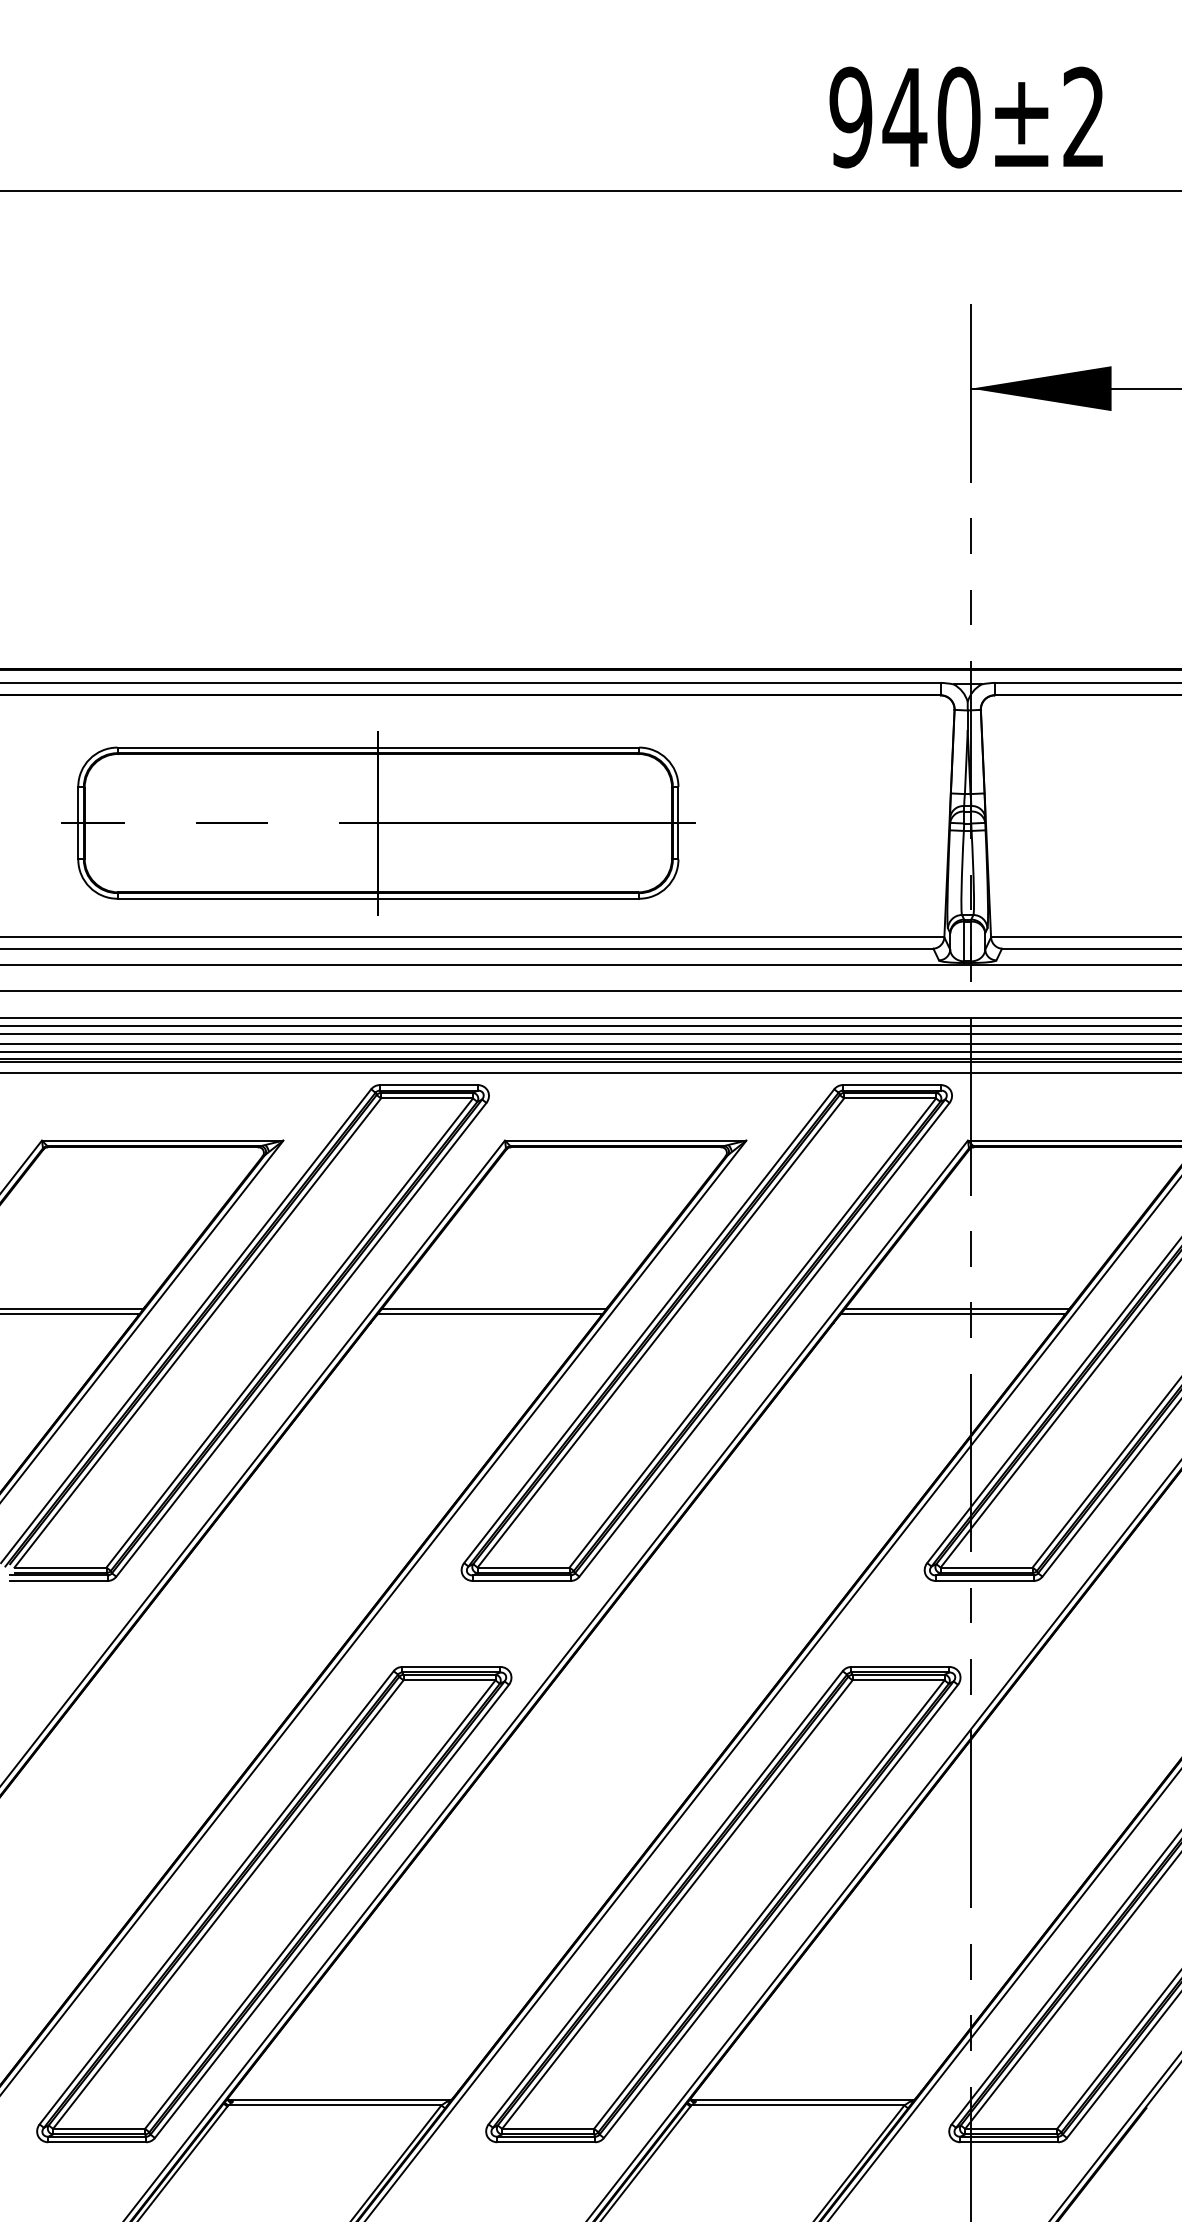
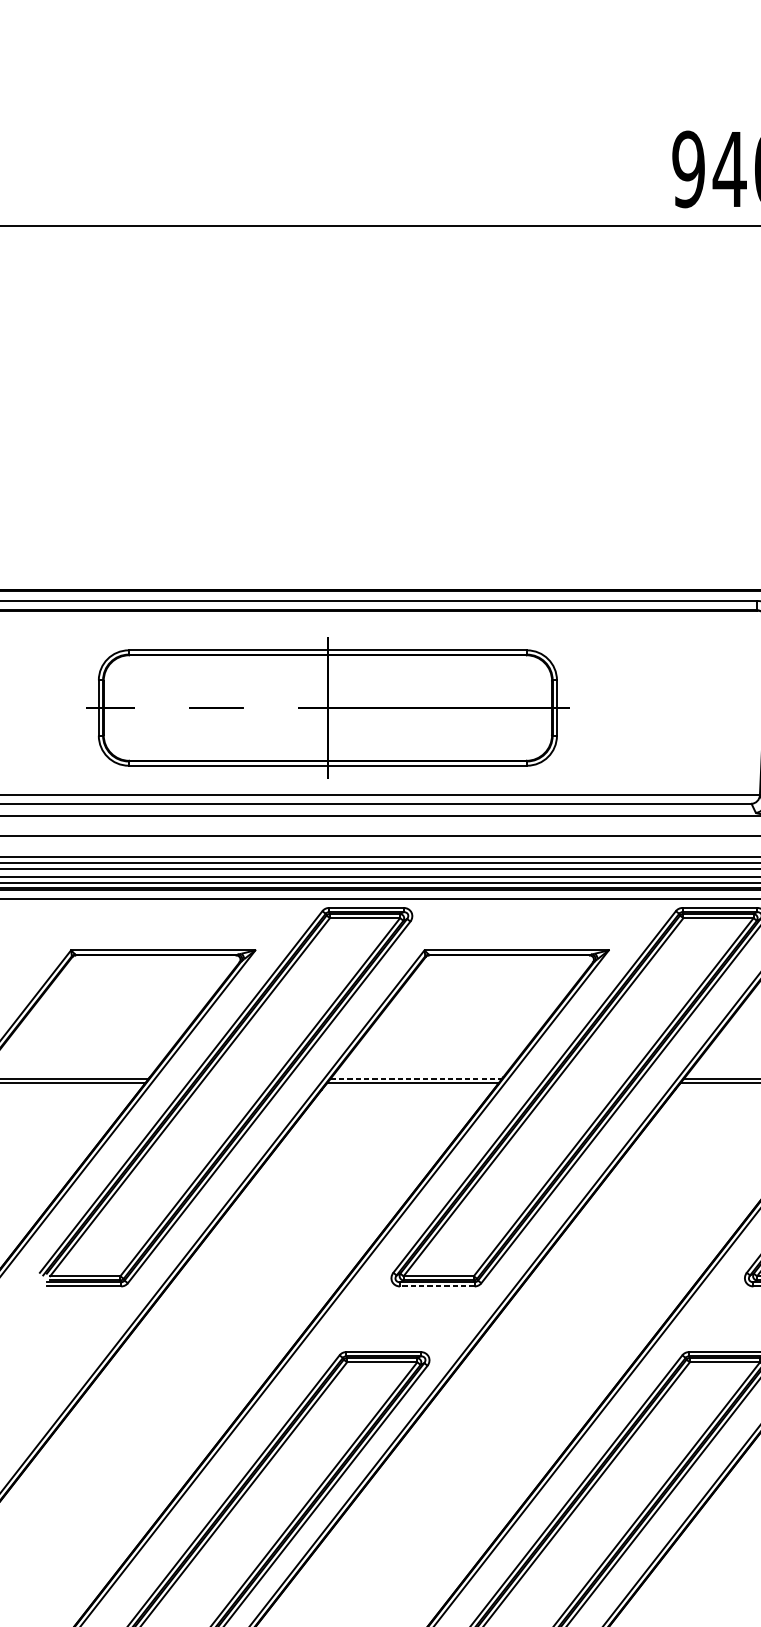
line: (494, 1309) -> (416, 1079), solid -> dashed
line: (521, 1580) -> (437, 1286), solid -> dashed

